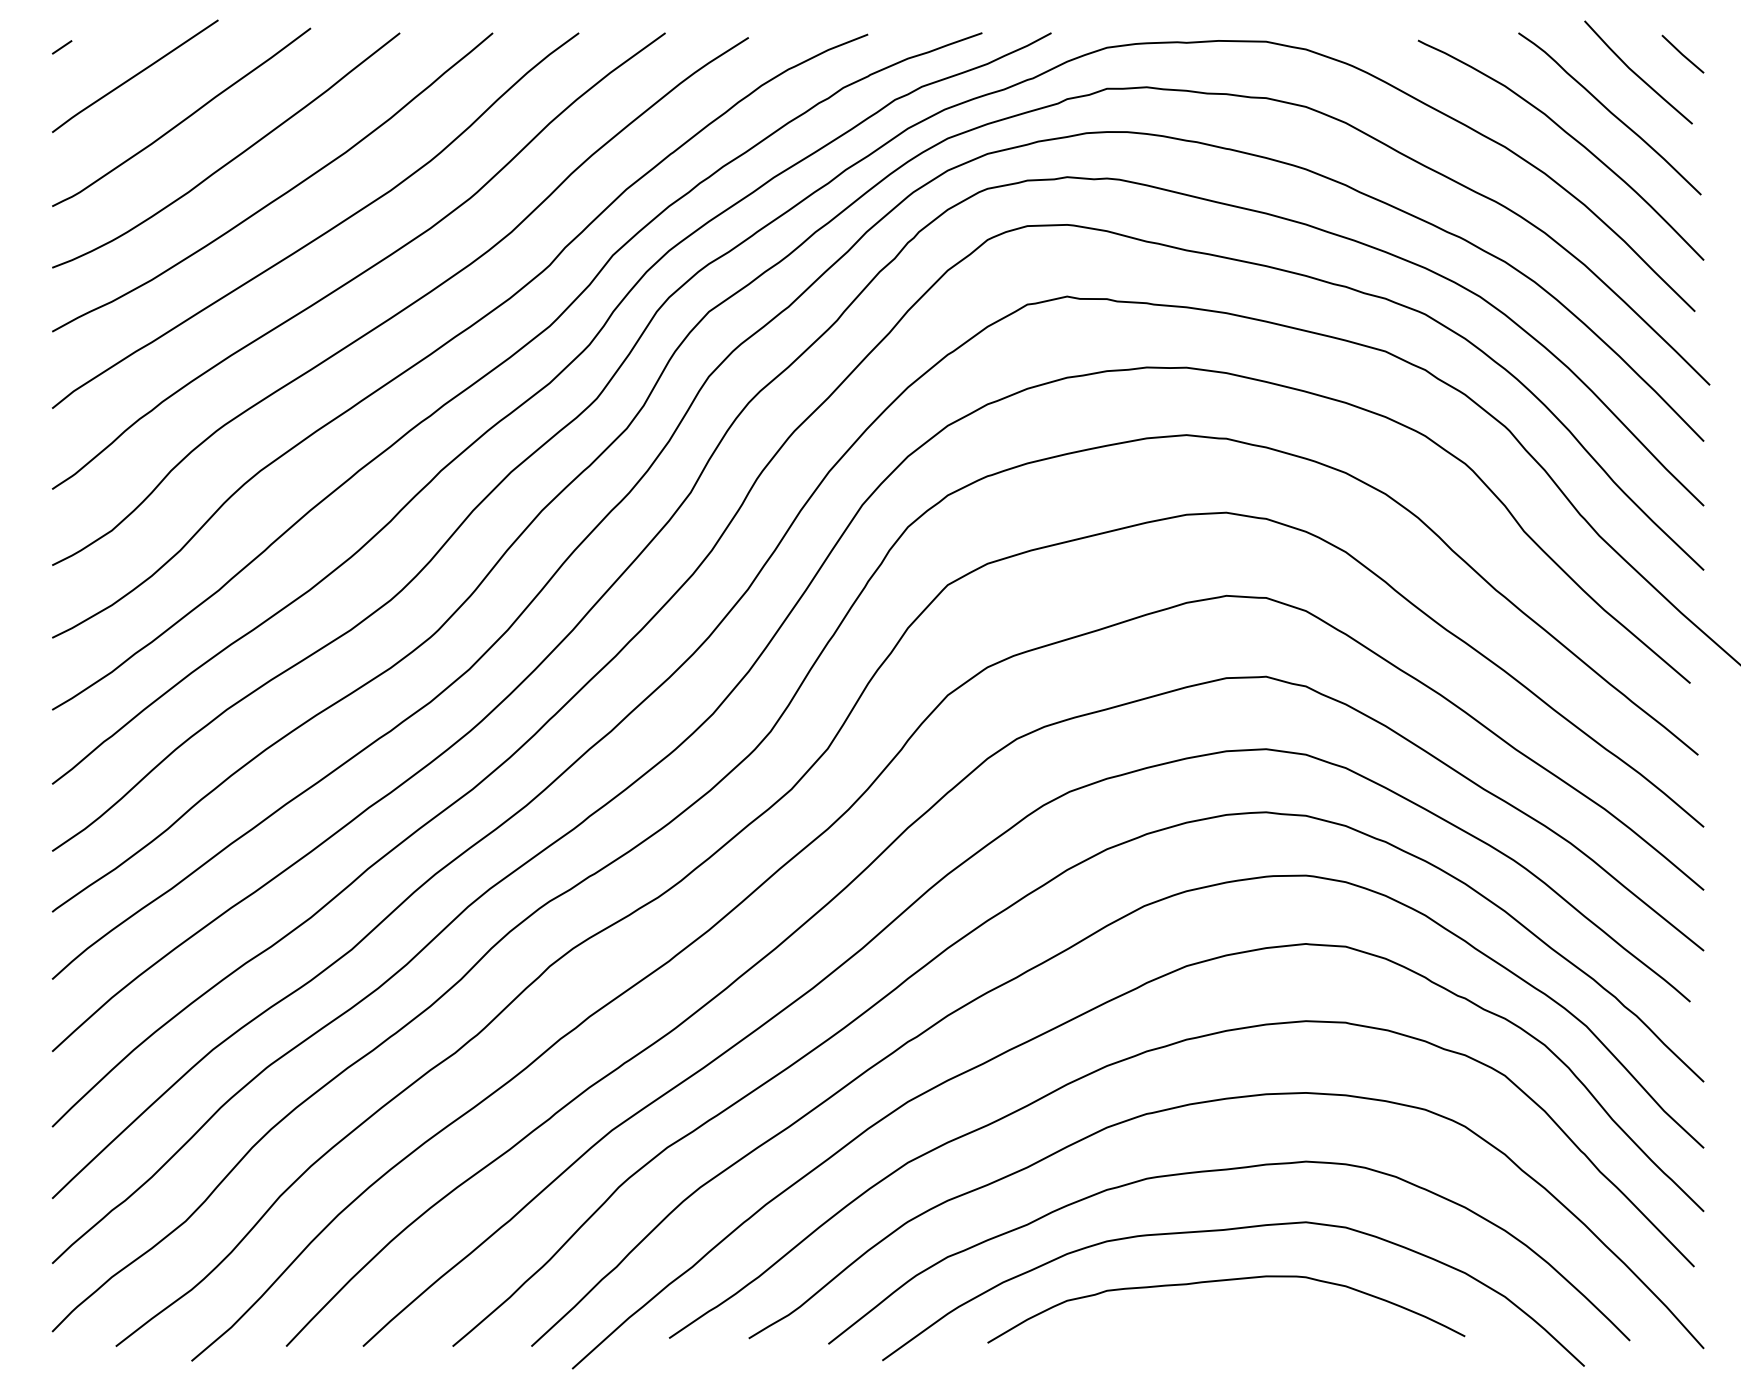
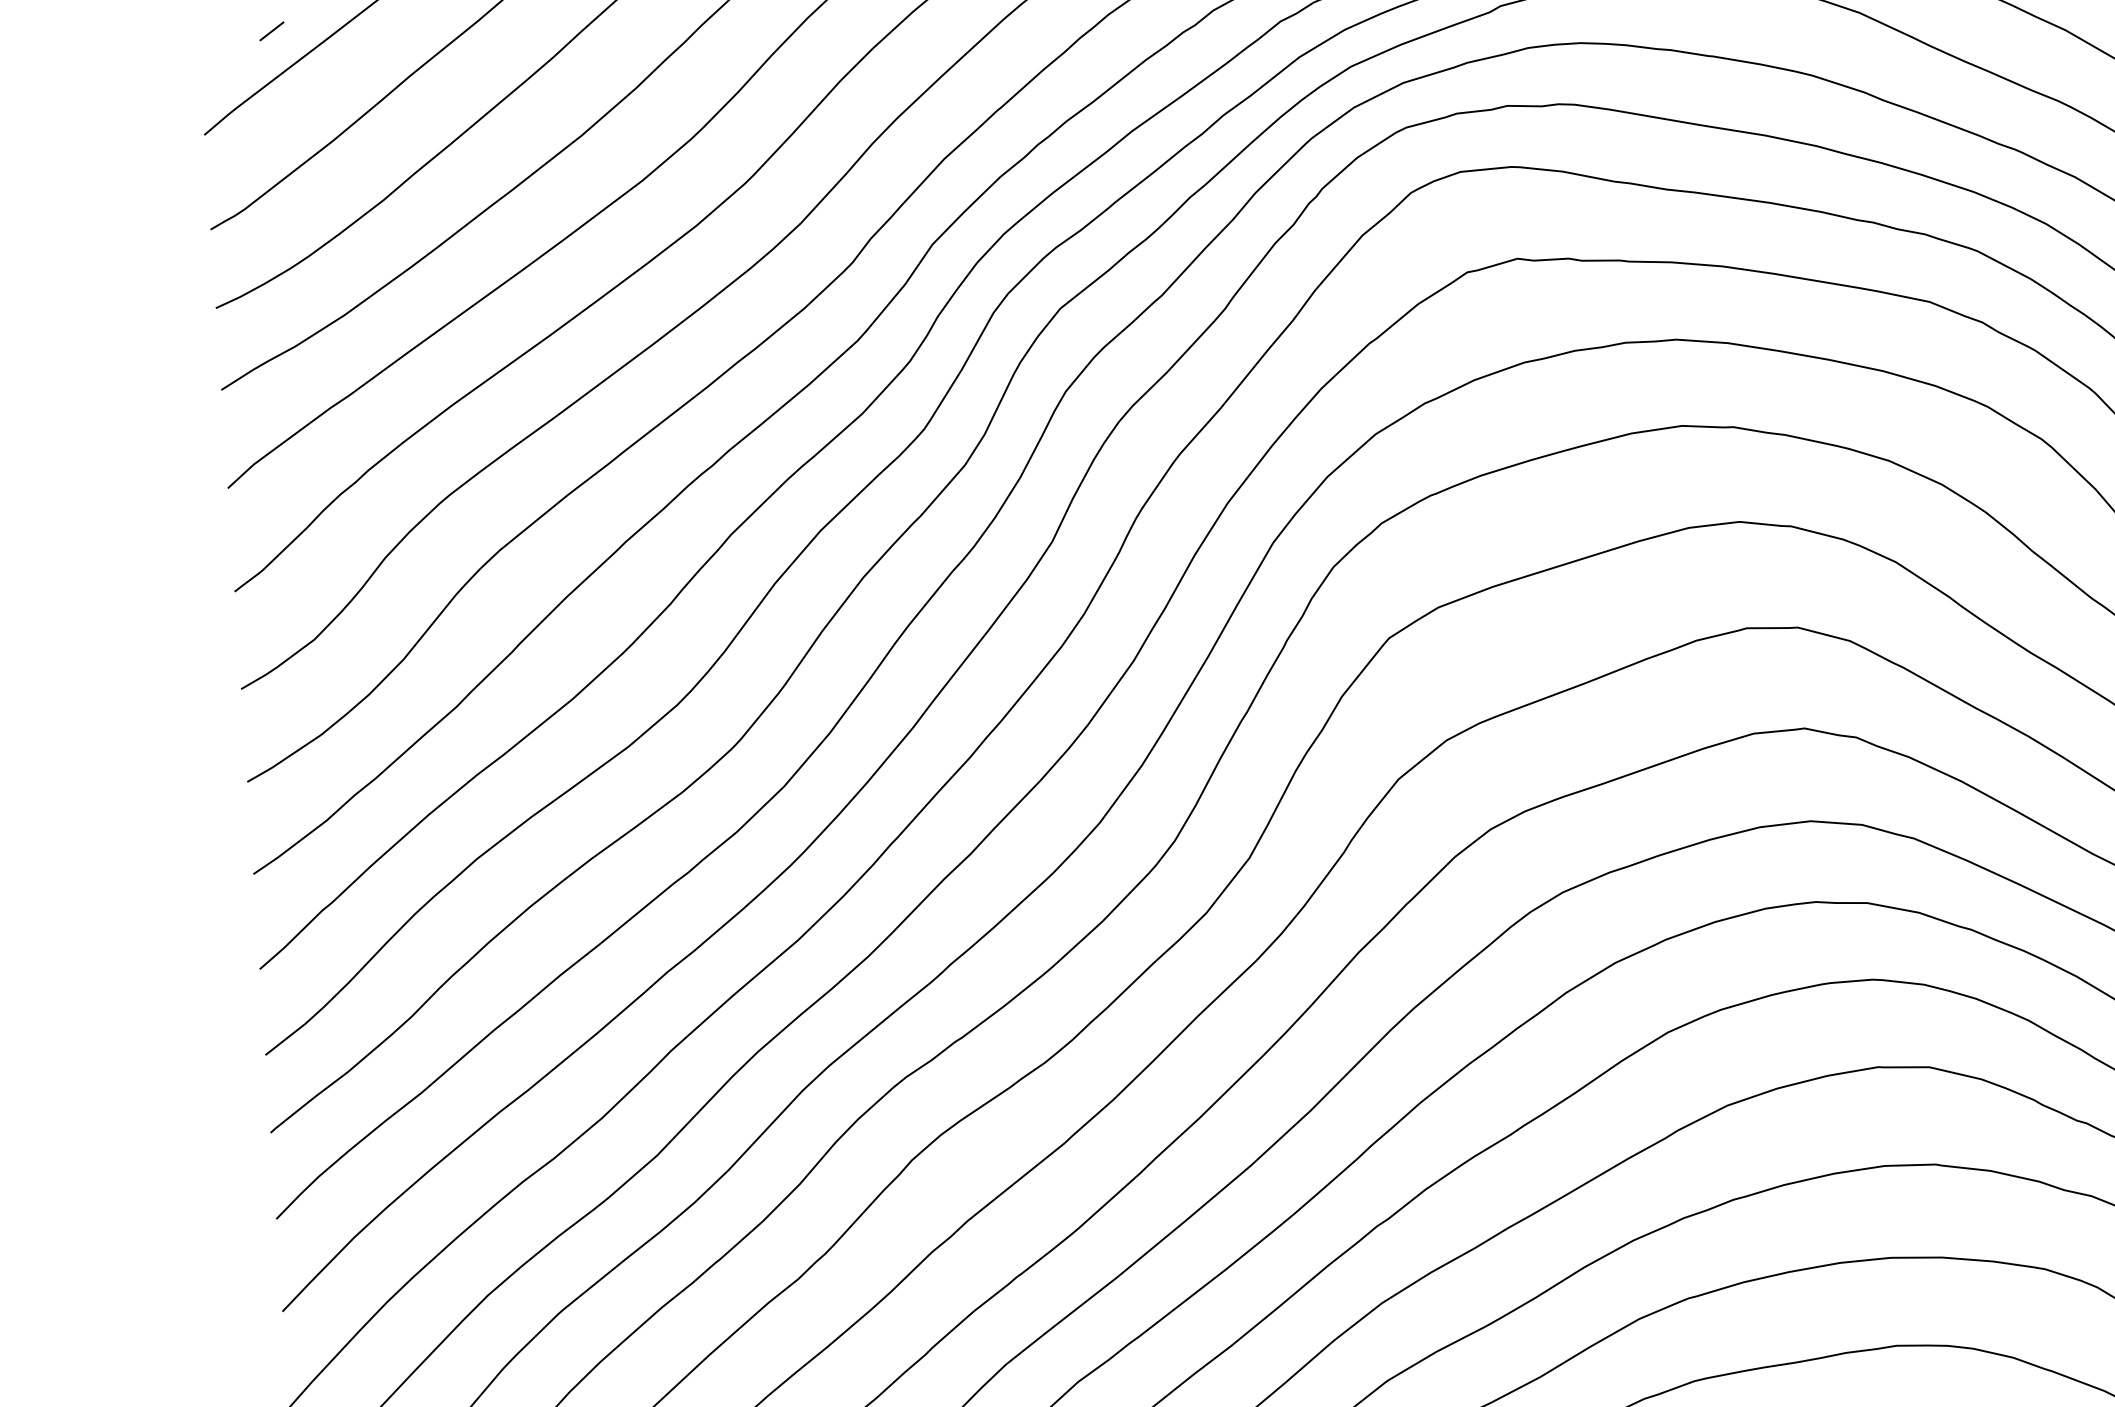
line: (62, 47) -> (272, 31), moved

